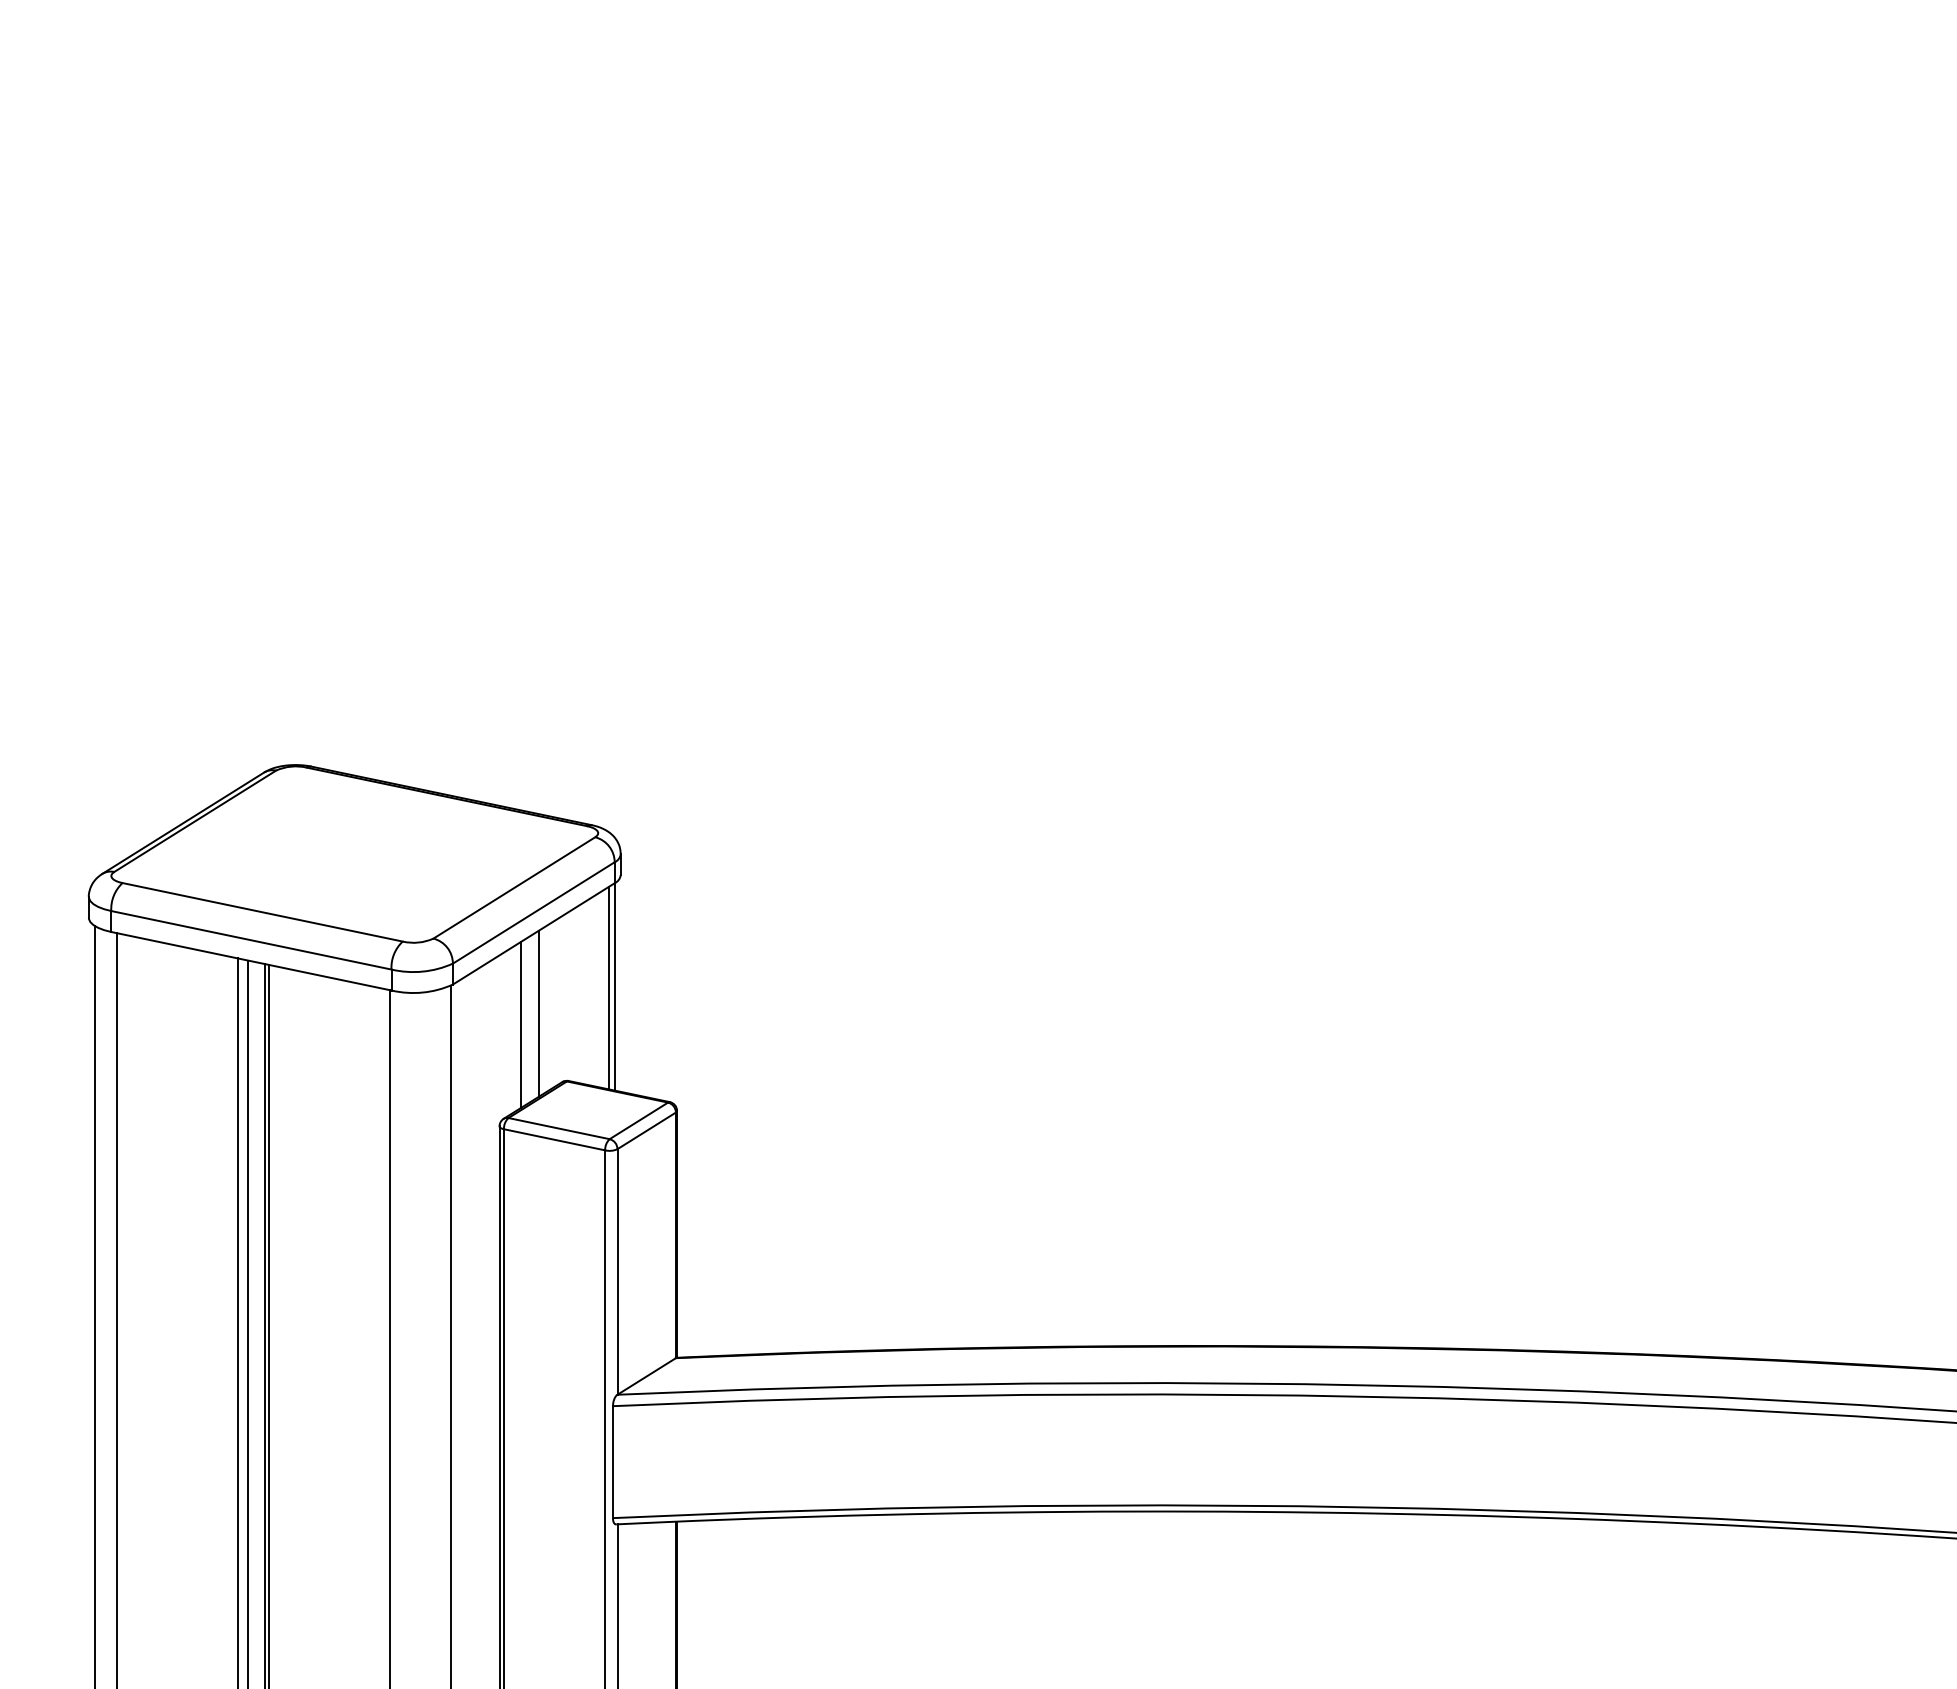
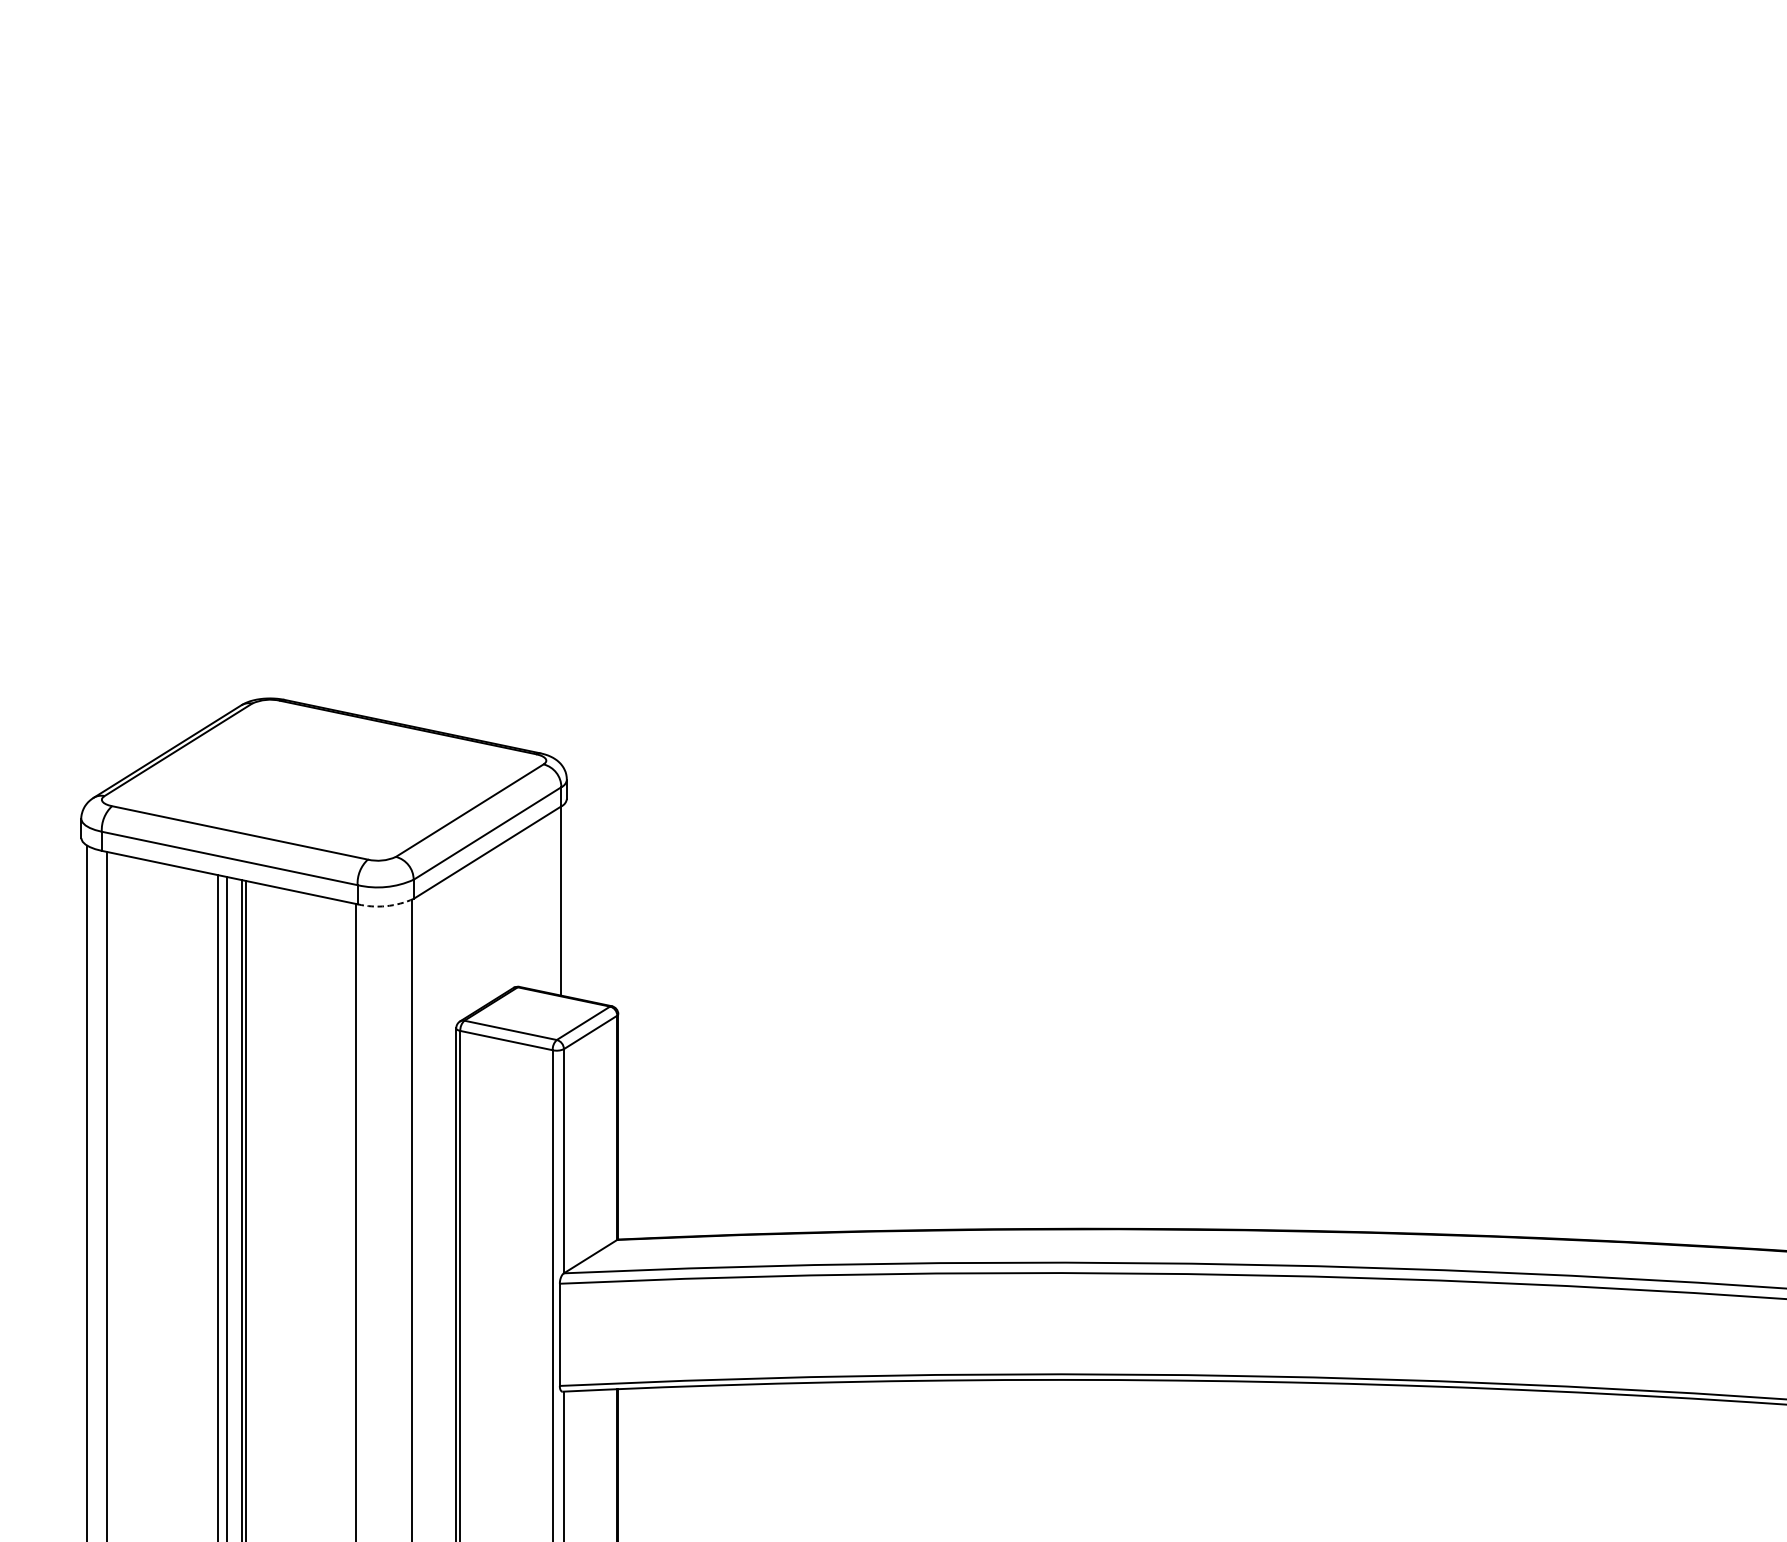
line: (608, 988) -> (555, 902), removed
arc: (422, 992) -> (385, 906), solid -> dashed
line: (538, 1013) -> (491, 925), removed
line: (520, 1024) -> (475, 935), removed

